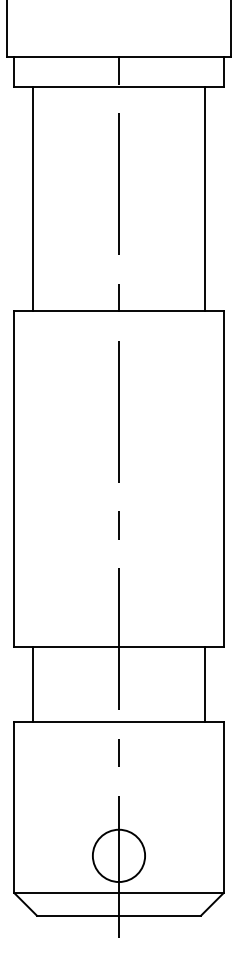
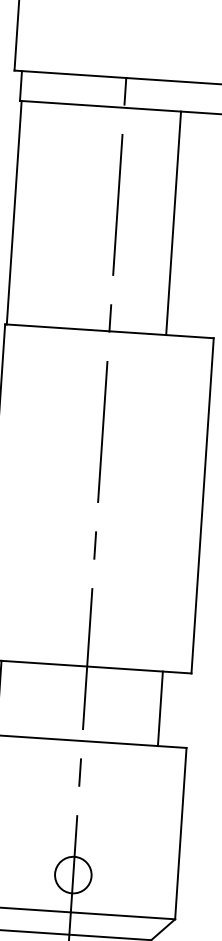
line: (33, 198) -> (14, 212), moved
line: (204, 198) -> (173, 222), moved
line: (204, 683) -> (160, 708), moved
circle: (118, 855) -> (72, 874), size x0.7

